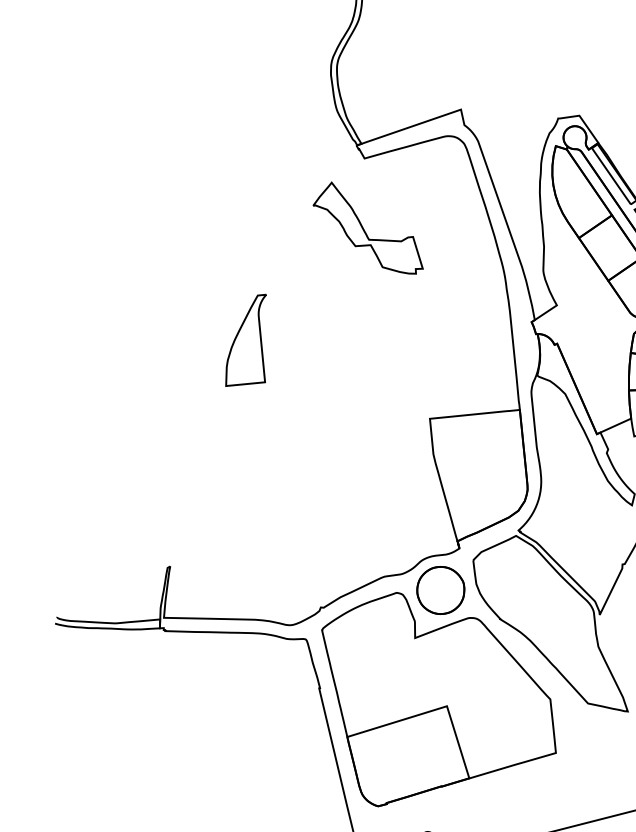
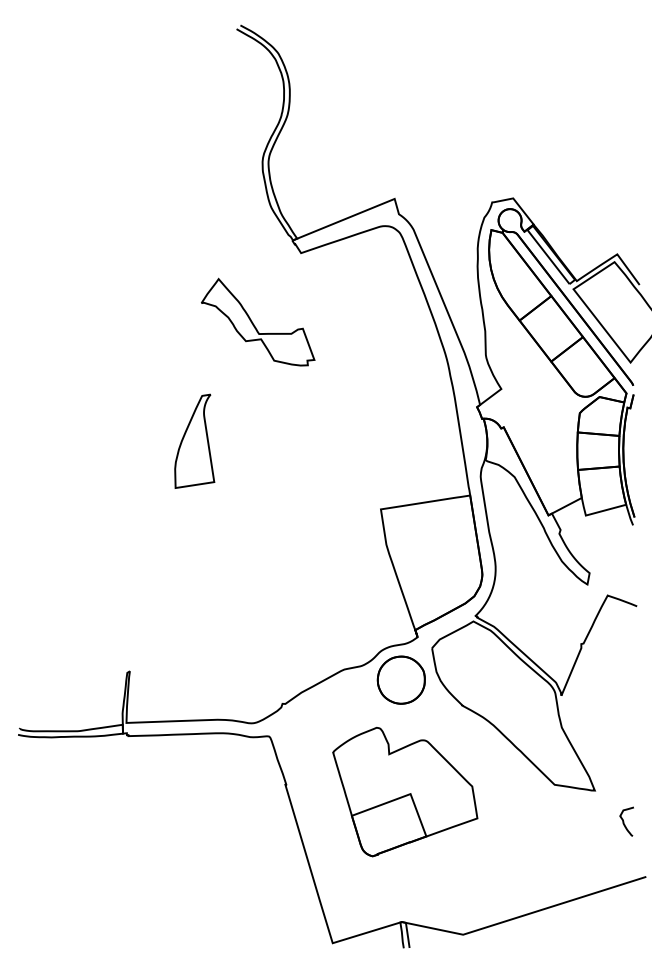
part: (369, 227) -> (258, 321), moved
part: (438, 701) -> (405, 791), size x0.6

